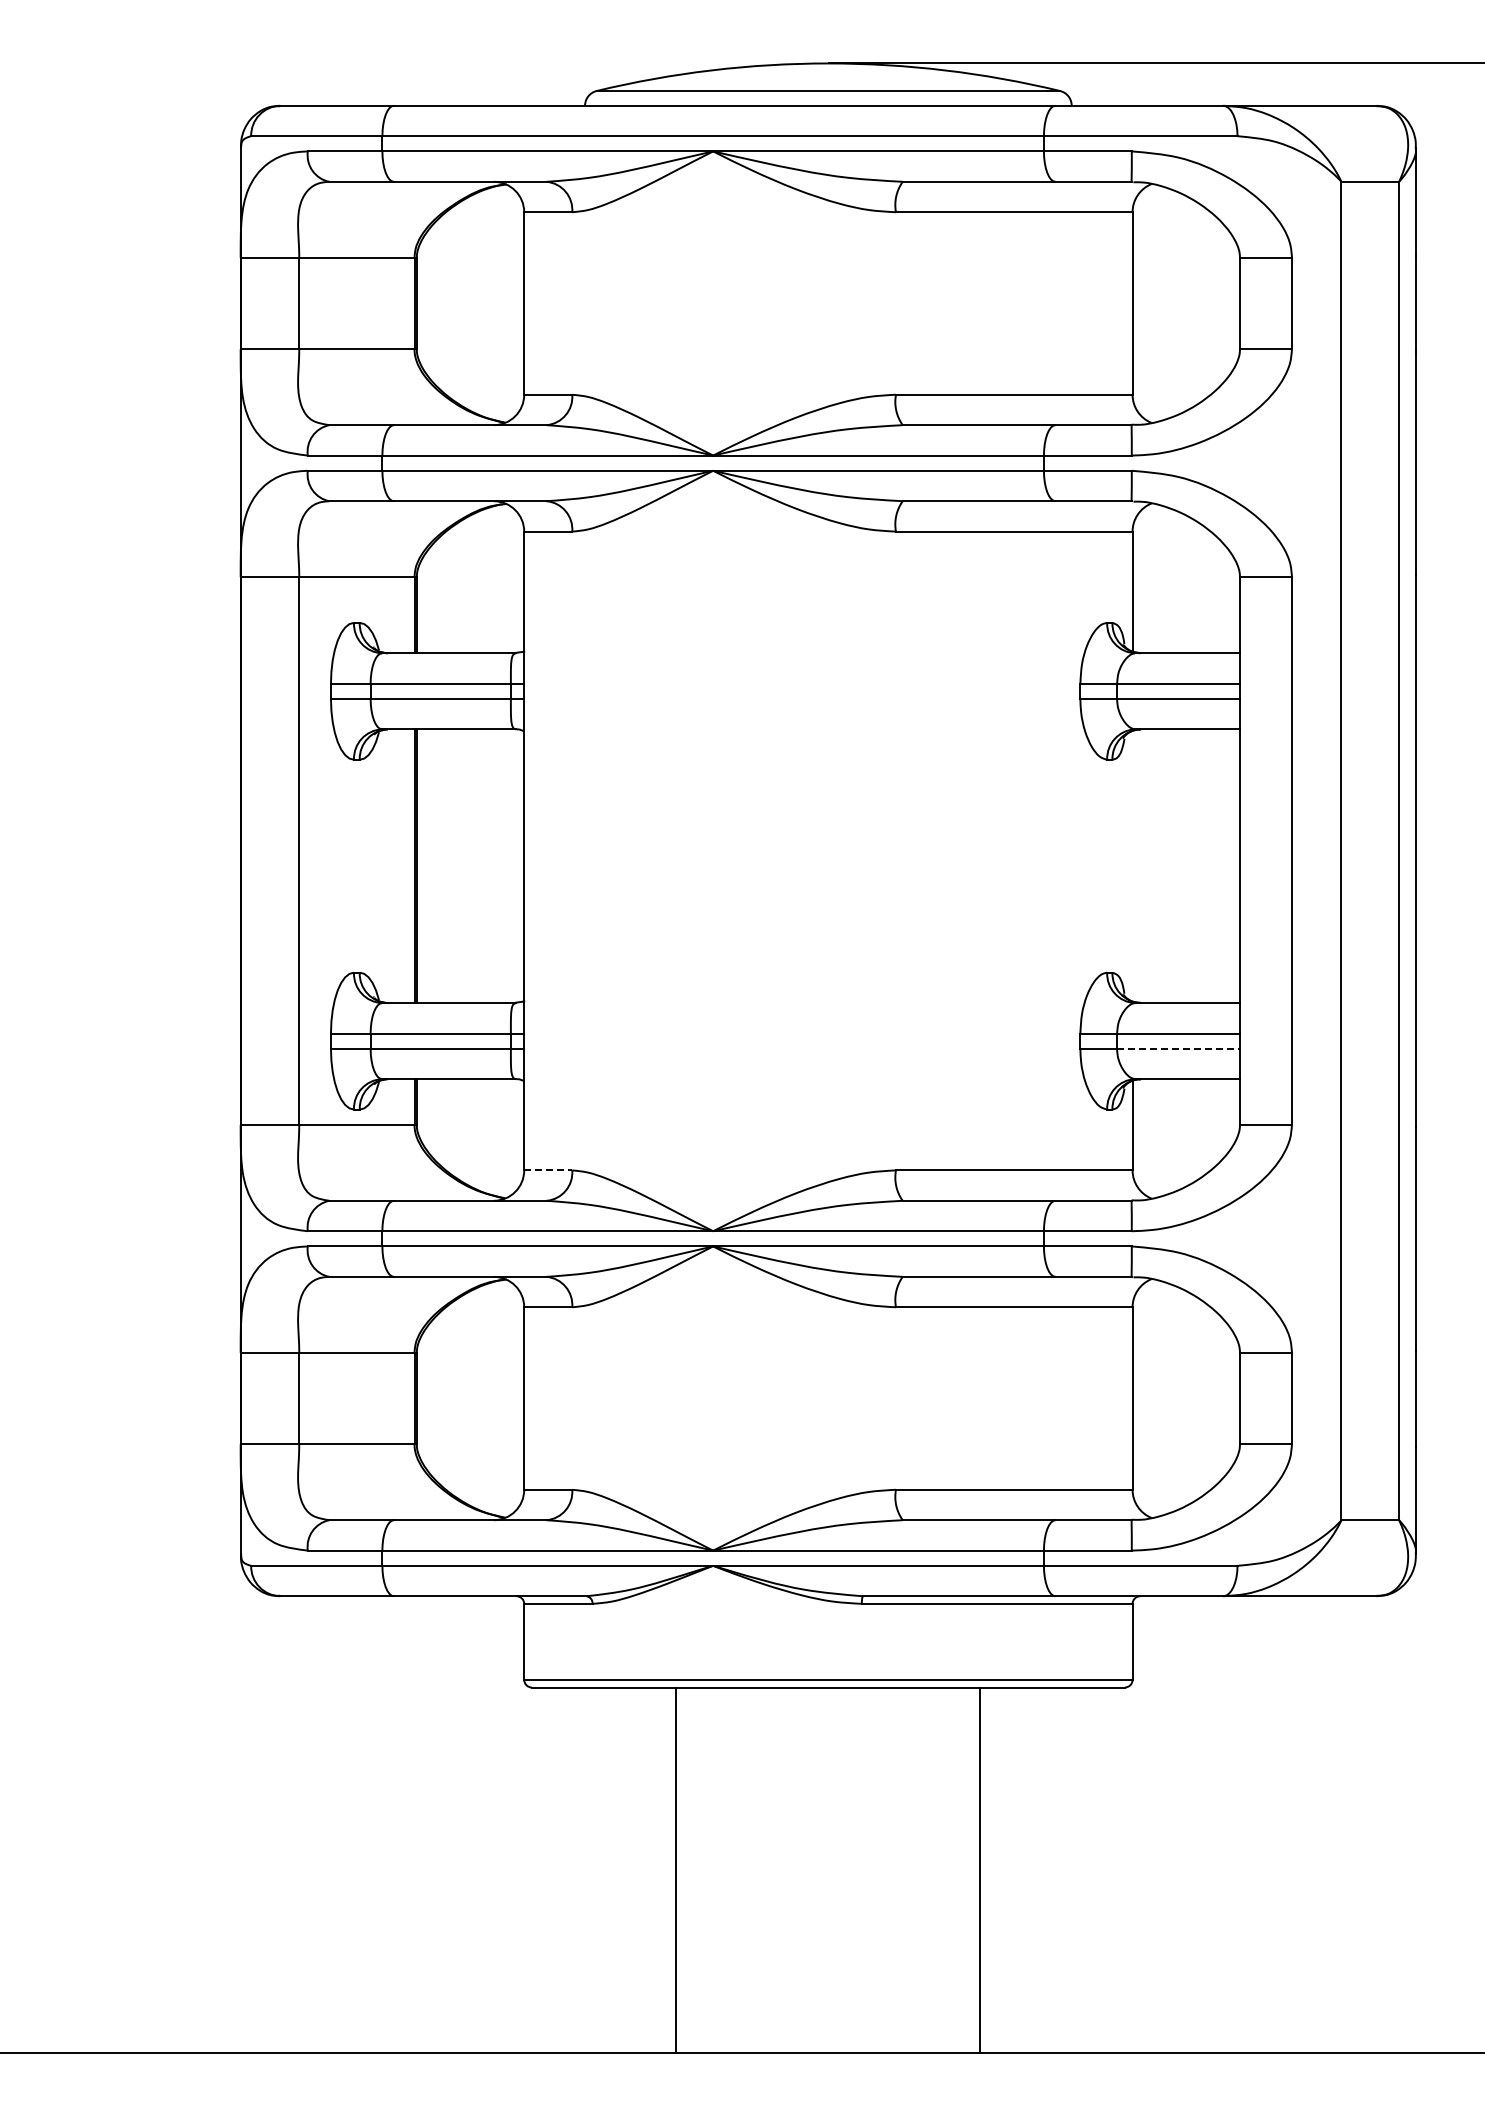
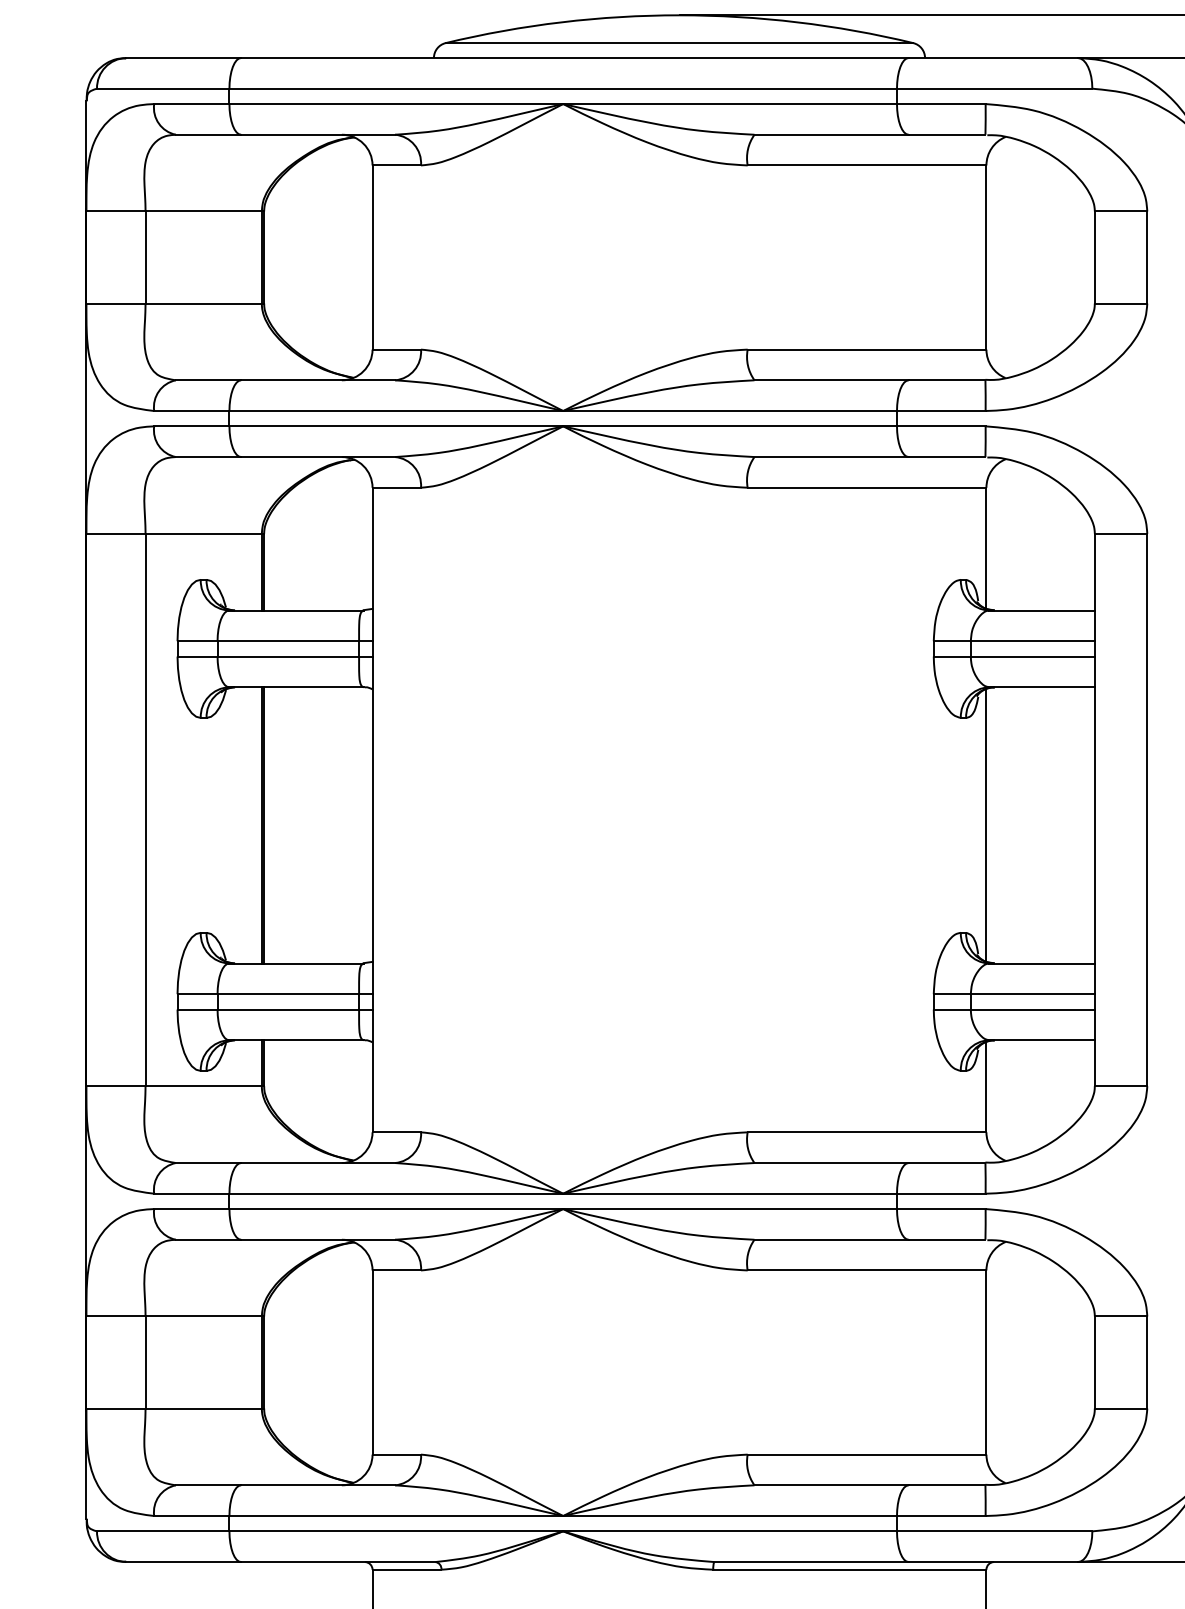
line: (1132, 866) -> (986, 825), added
line: (1179, 1048) -> (1033, 1009), dashed -> solid
line: (548, 1170) -> (397, 1132), dashed -> solid

